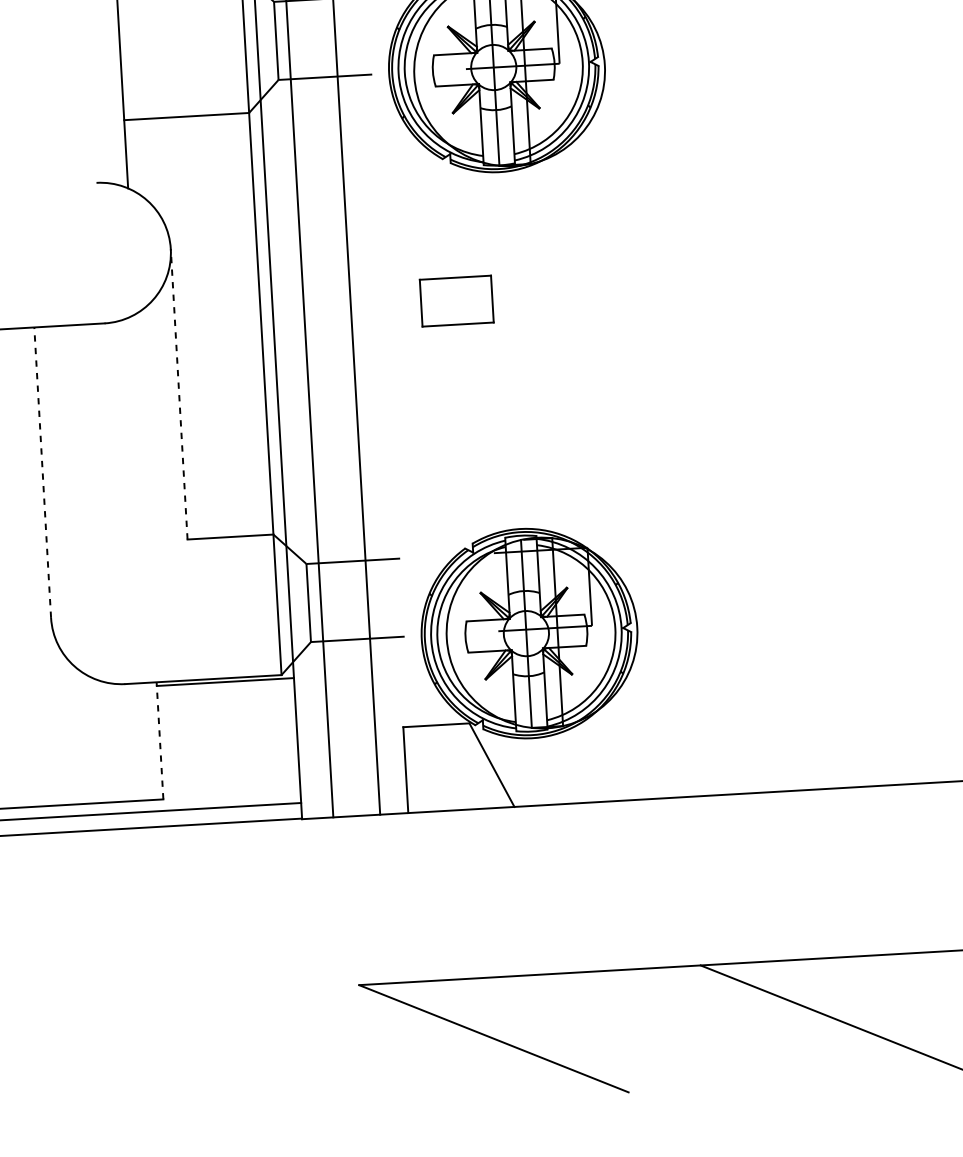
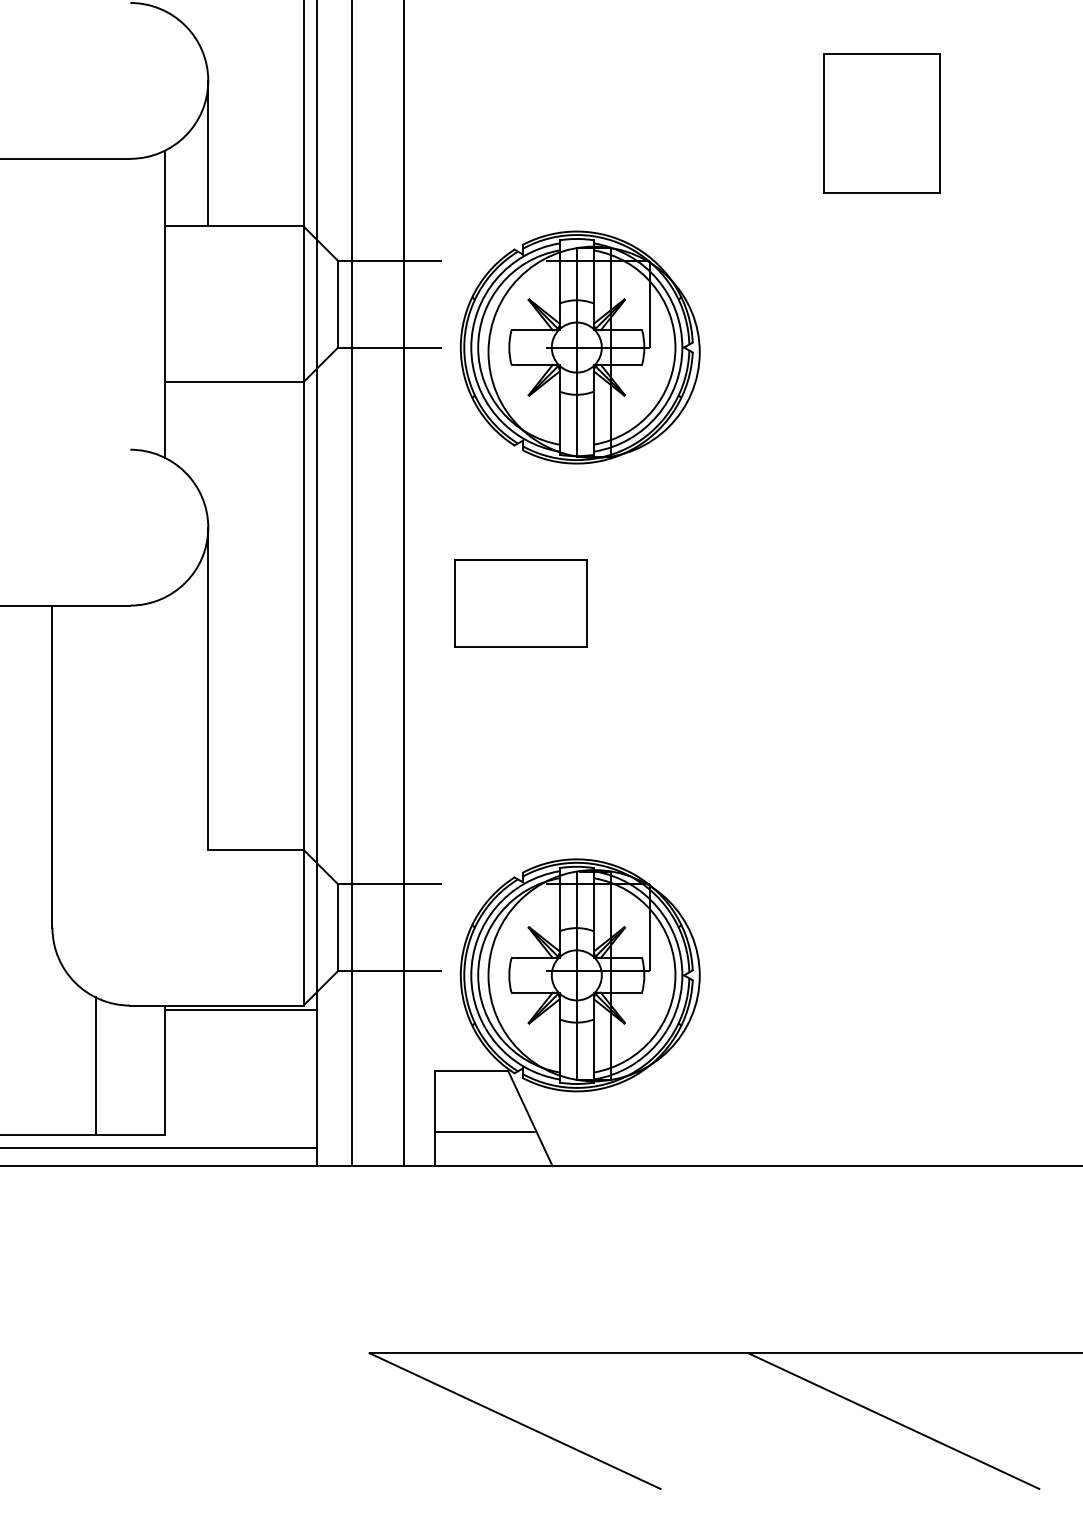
part: (456, 301) -> (520, 603), size x1.67
line: (179, 394) -> (208, 688), dashed -> solid
line: (42, 472) -> (52, 766), dashed -> solid
line: (97, 740) -> (95, 1066), added
line: (159, 740) -> (164, 1070), dashed -> solid
line: (452, 779) -> (485, 1131), added

